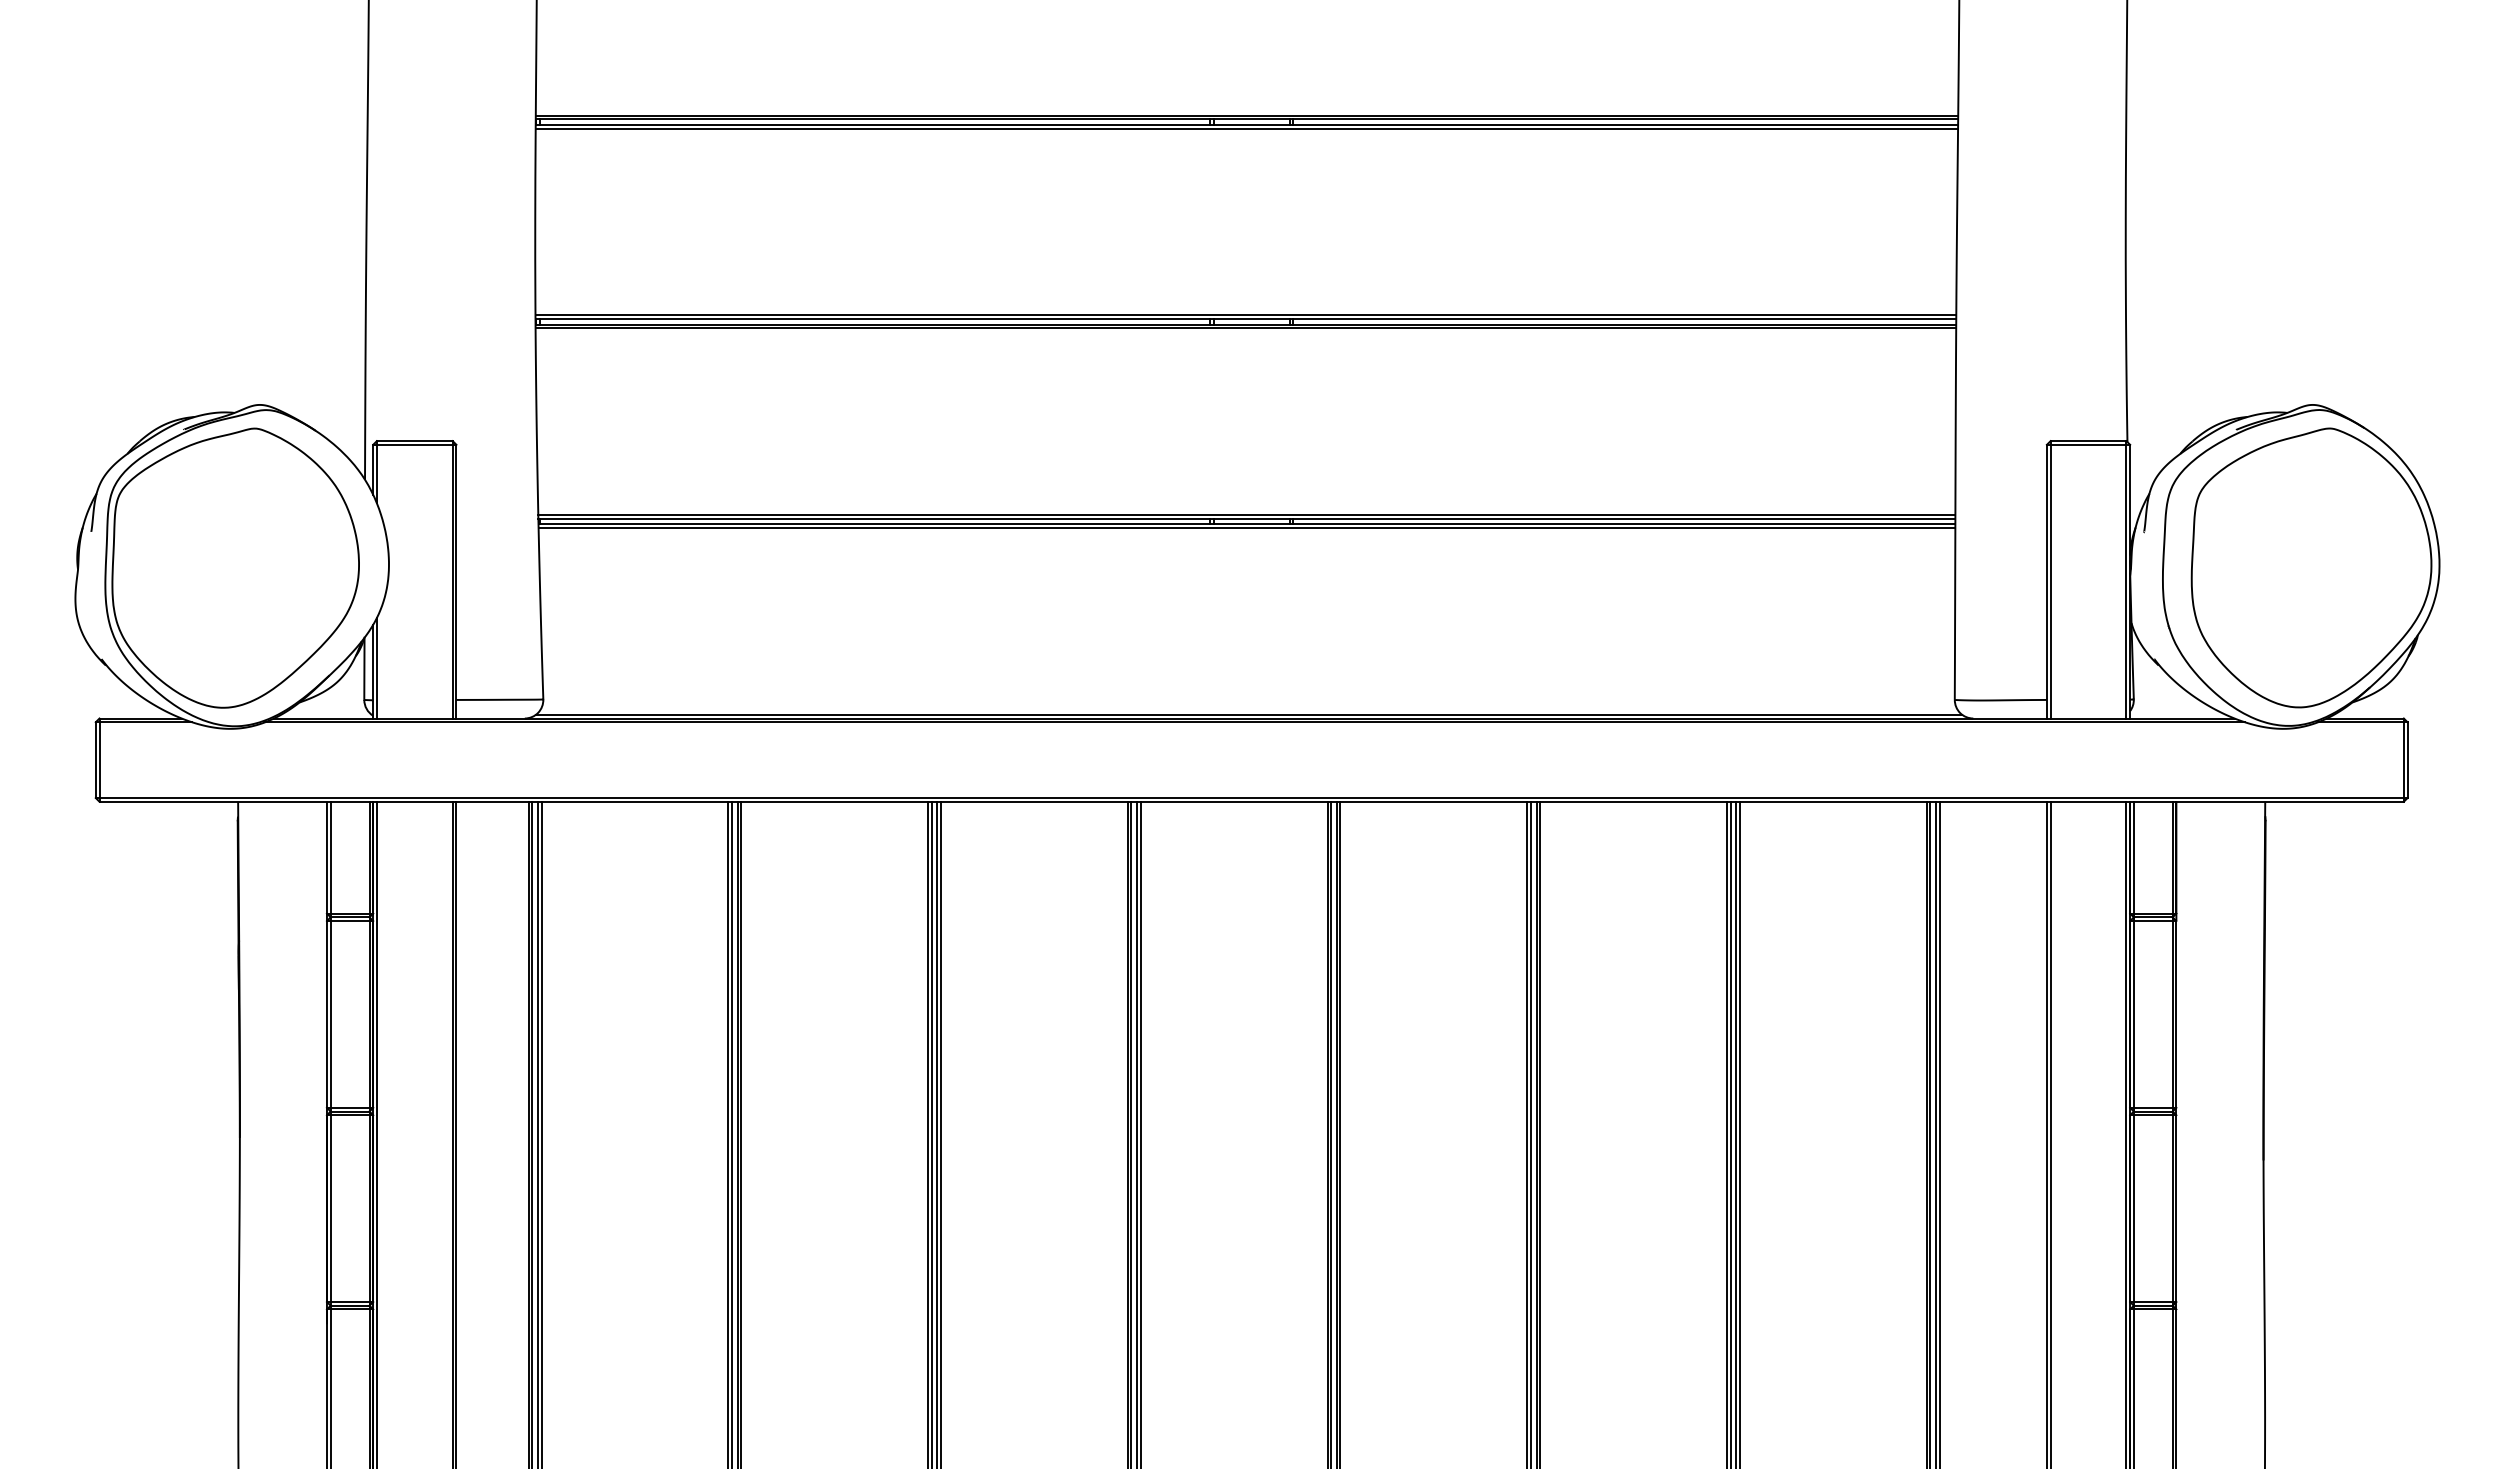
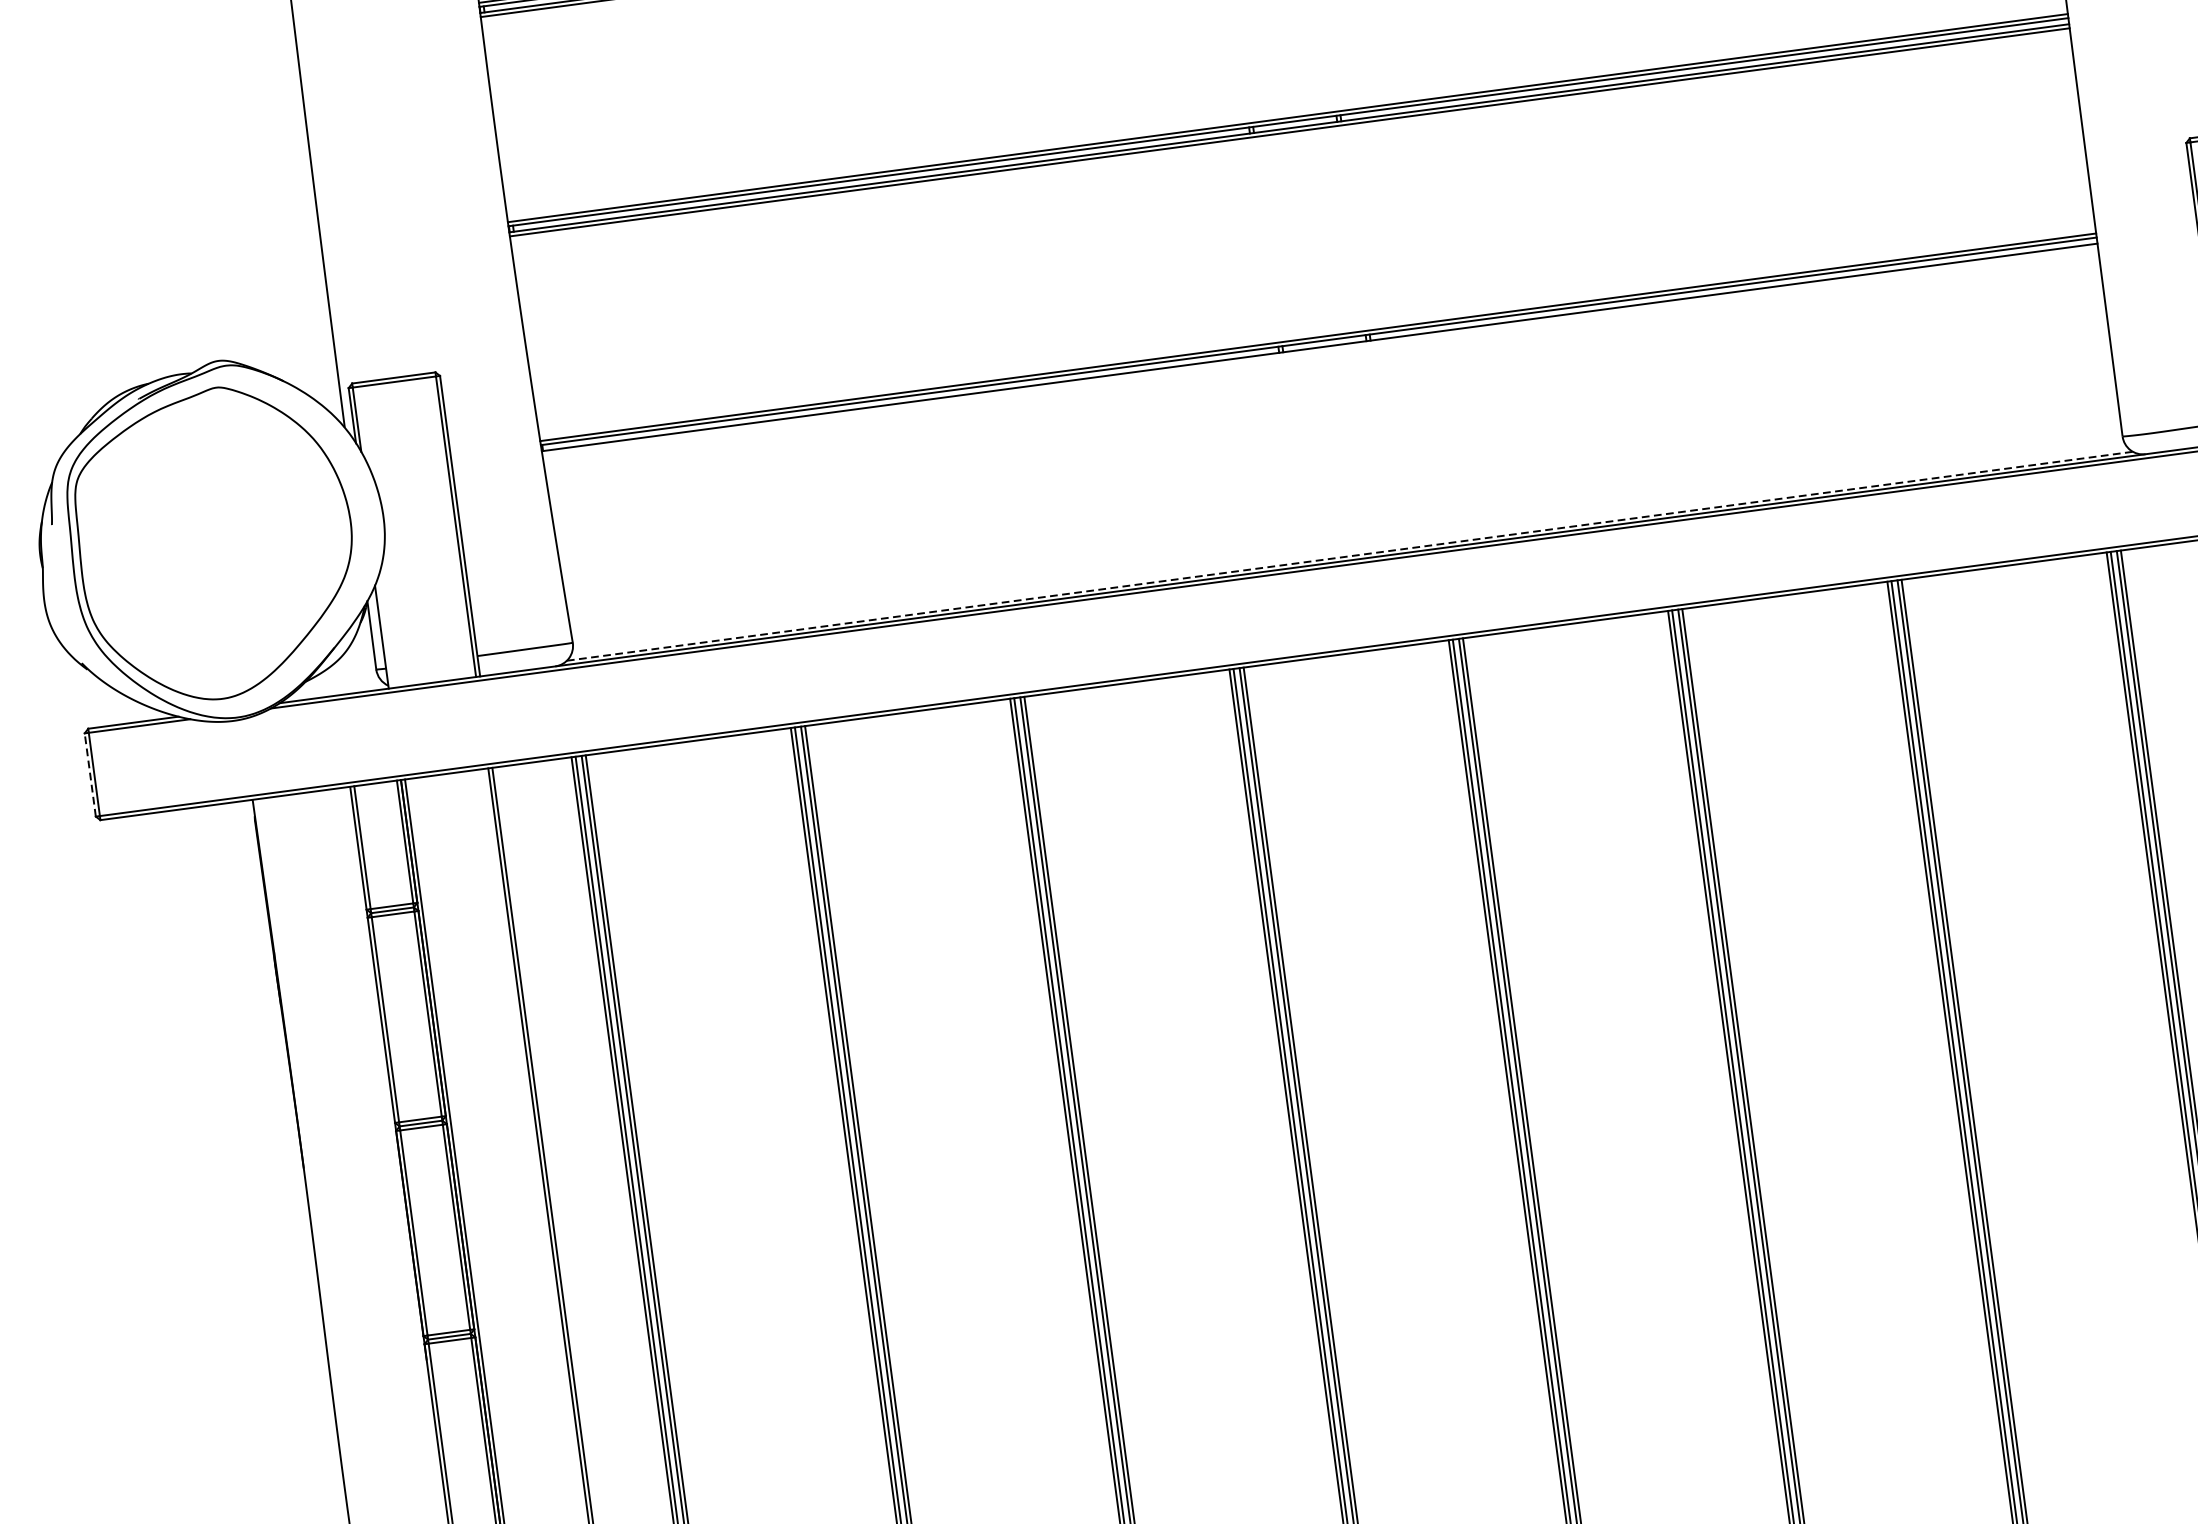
line: (1246, 528) -> (1319, 352), removed
line: (376, 667) -> (384, 632), removed
line: (1249, 714) -> (1350, 555), solid -> dashed
line: (95, 760) -> (90, 775), solid -> dashed

